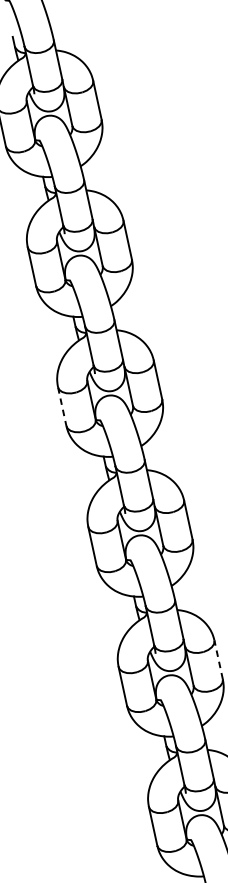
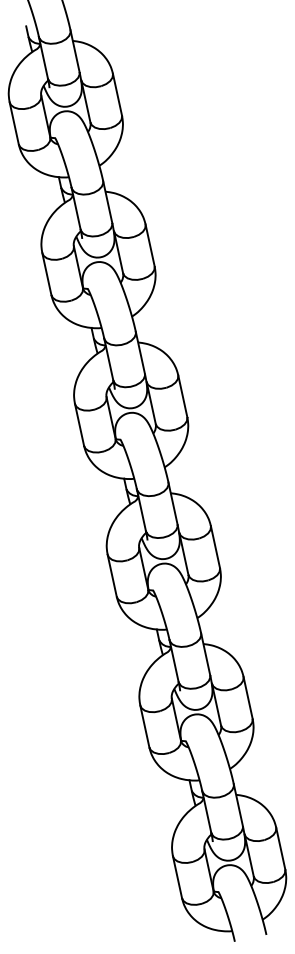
line: (62, 407) -> (79, 425), dashed -> solid
line: (219, 659) -> (248, 697), dashed -> solid

